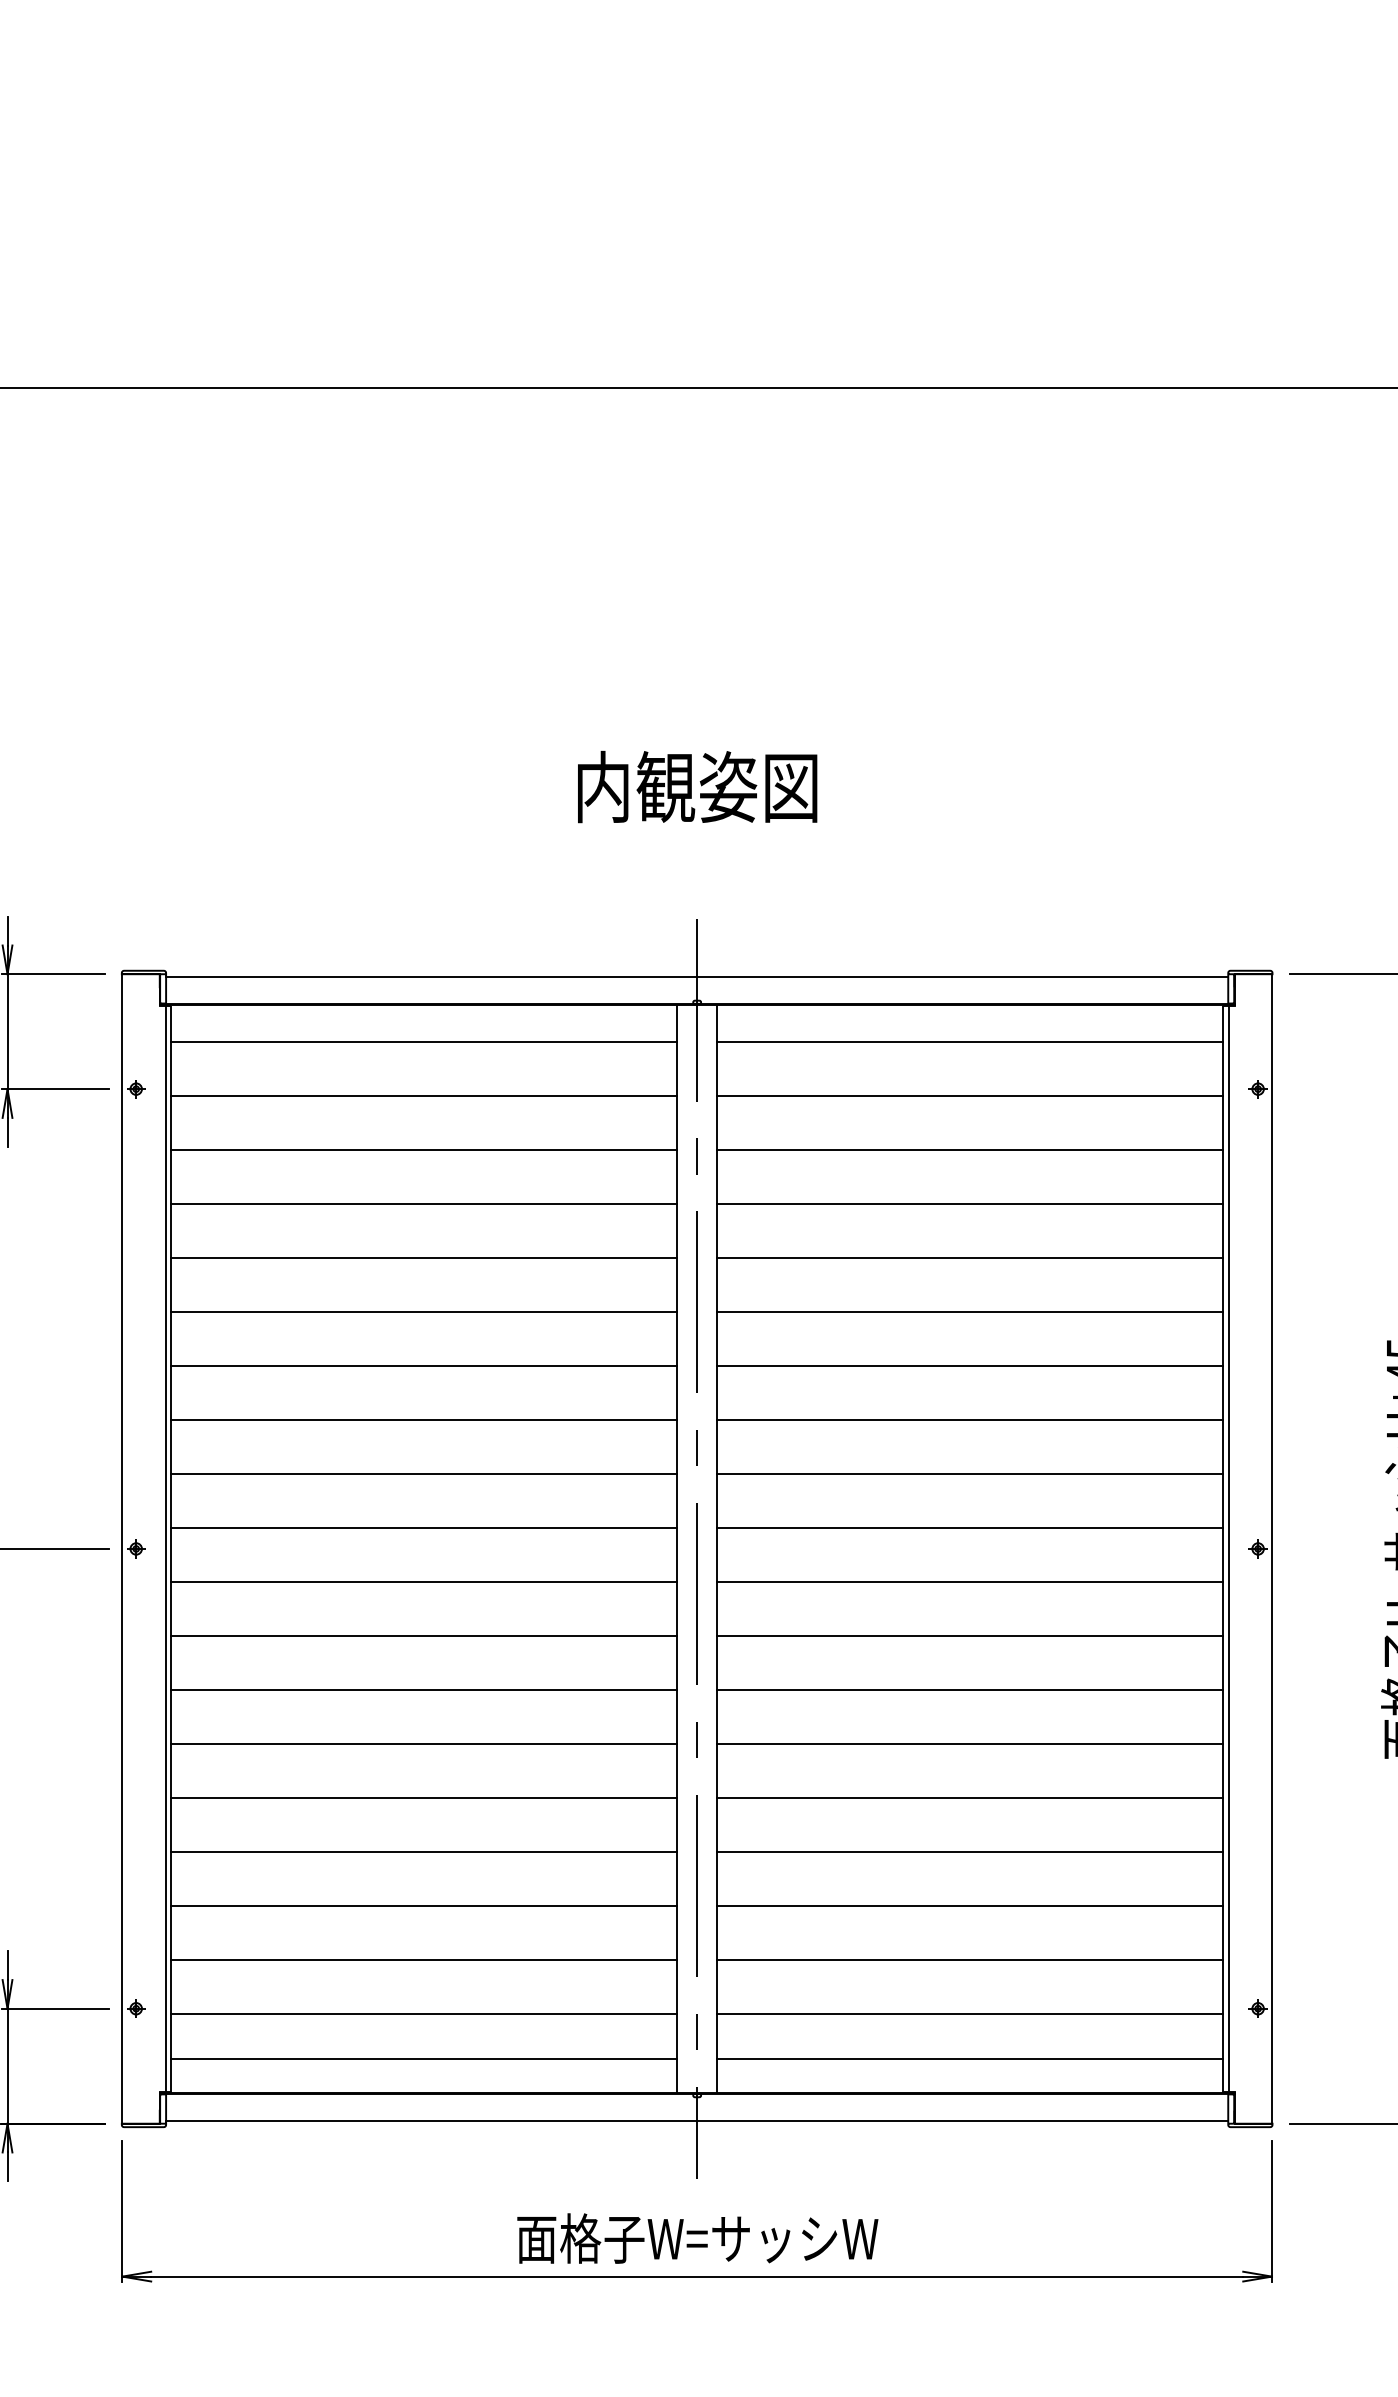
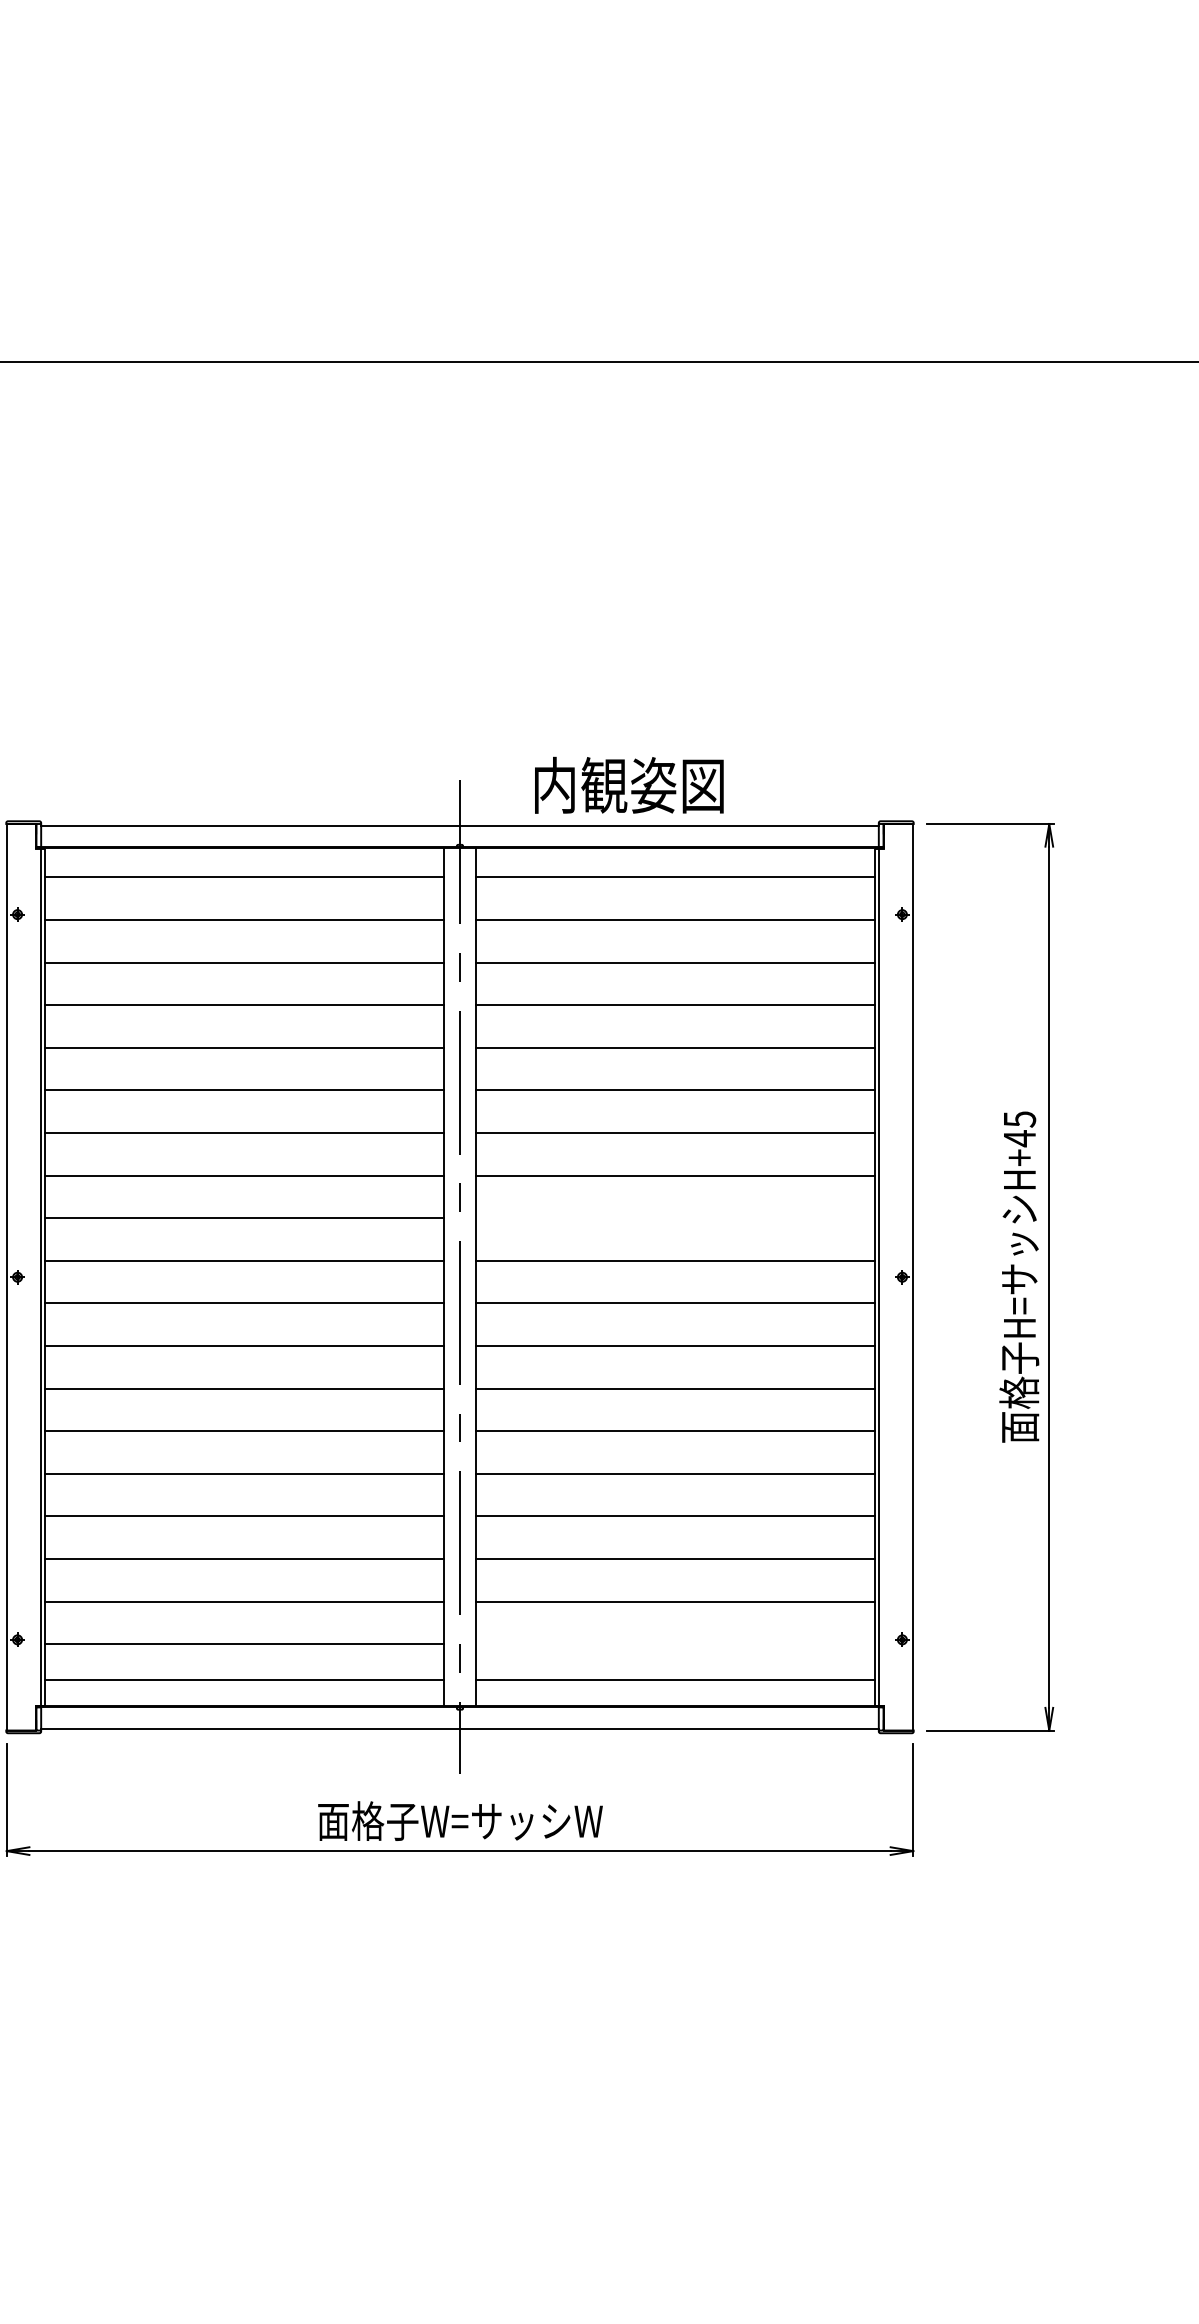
text: (697, 785) -> (629, 784), moved
line: (969, 1474) -> (674, 1218), removed
line: (969, 2014) -> (674, 1644), removed

